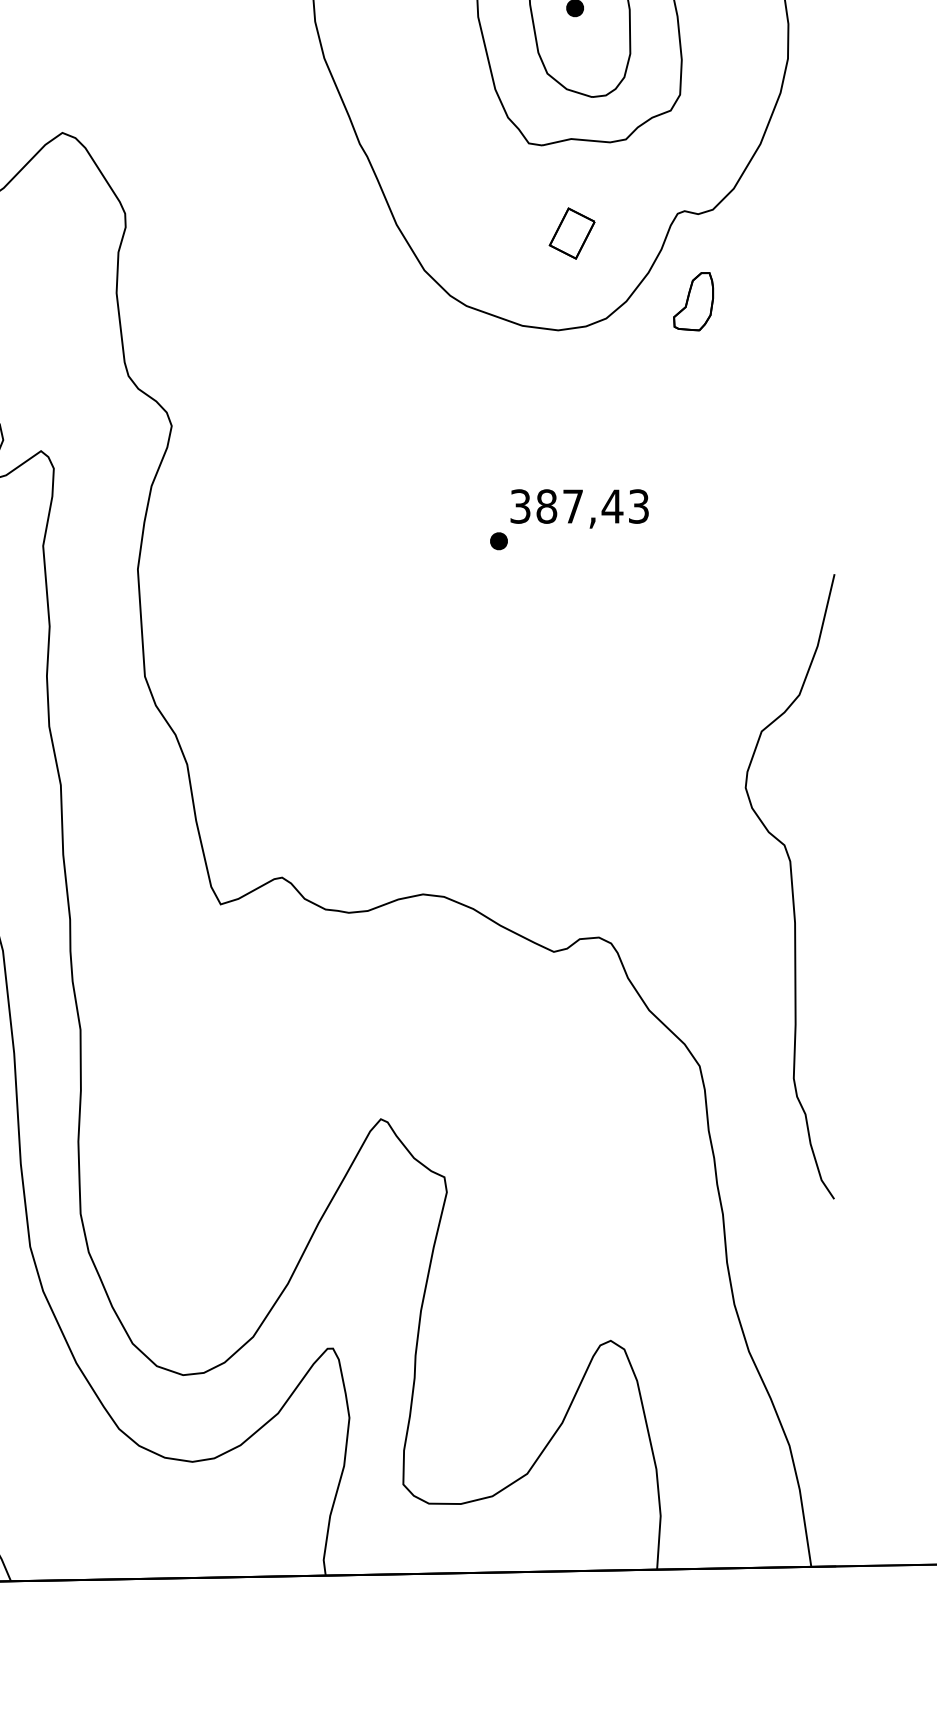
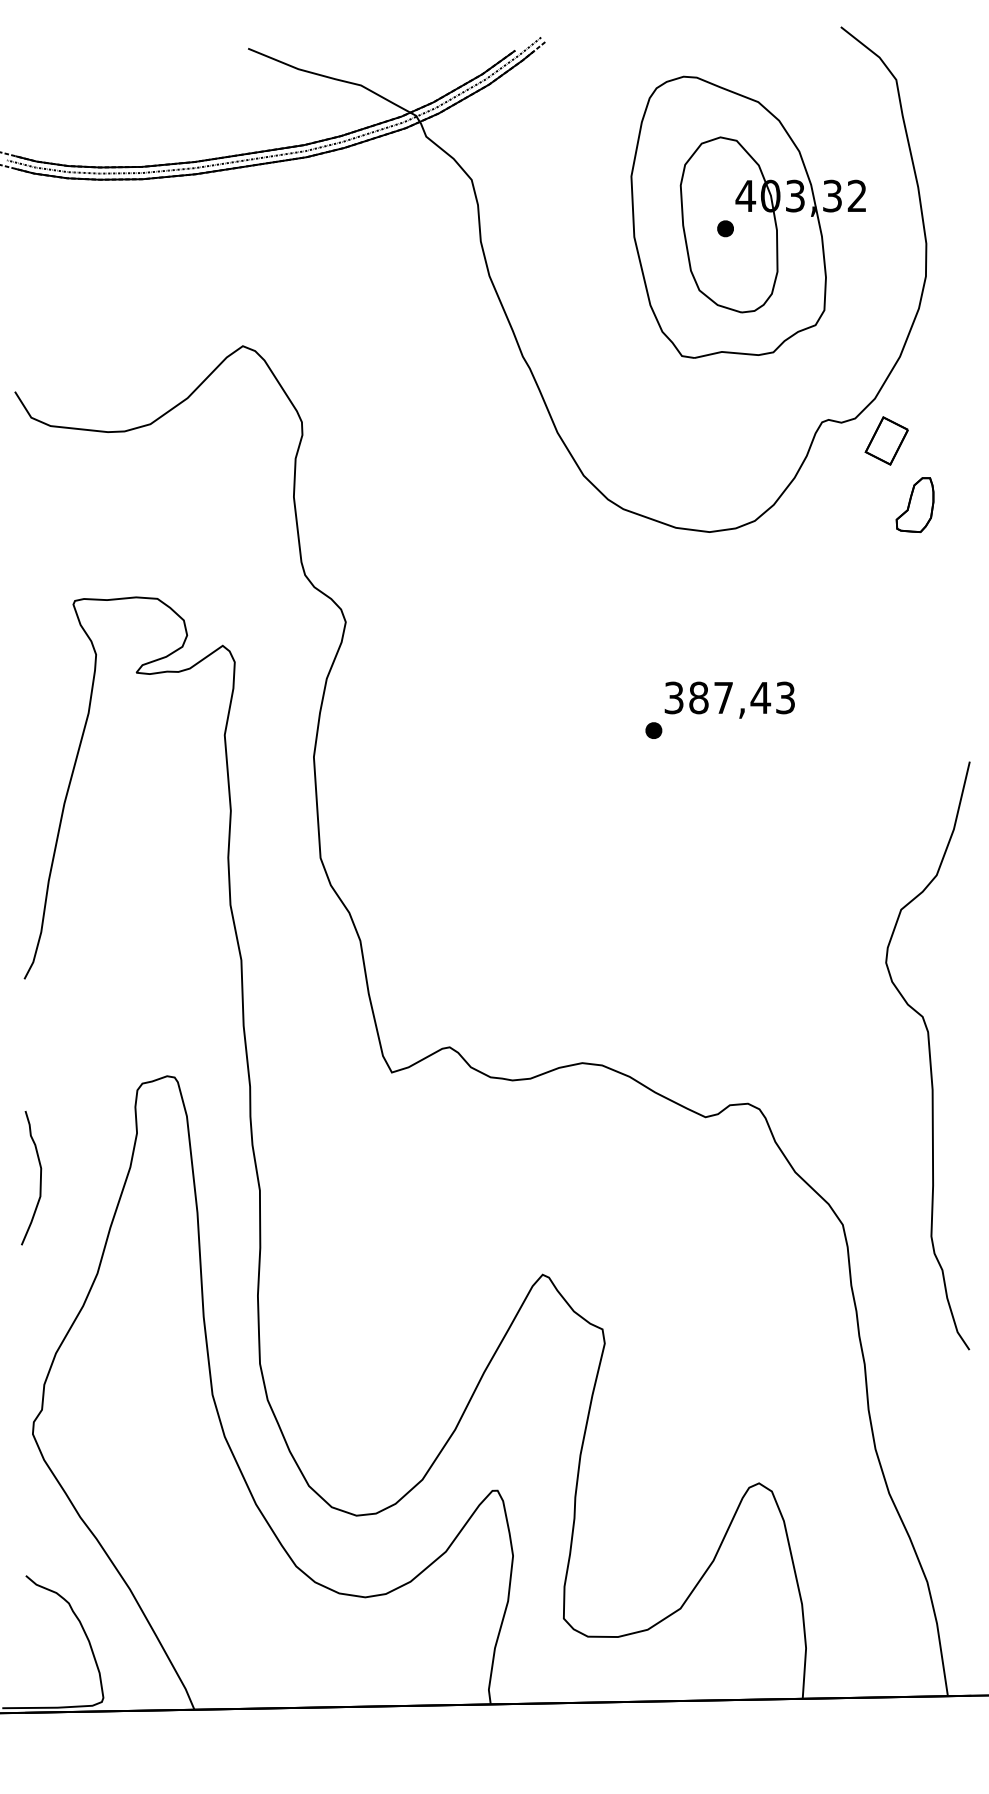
part: (571, 233) -> (886, 440), moved
part: (692, 301) -> (914, 504), moved

